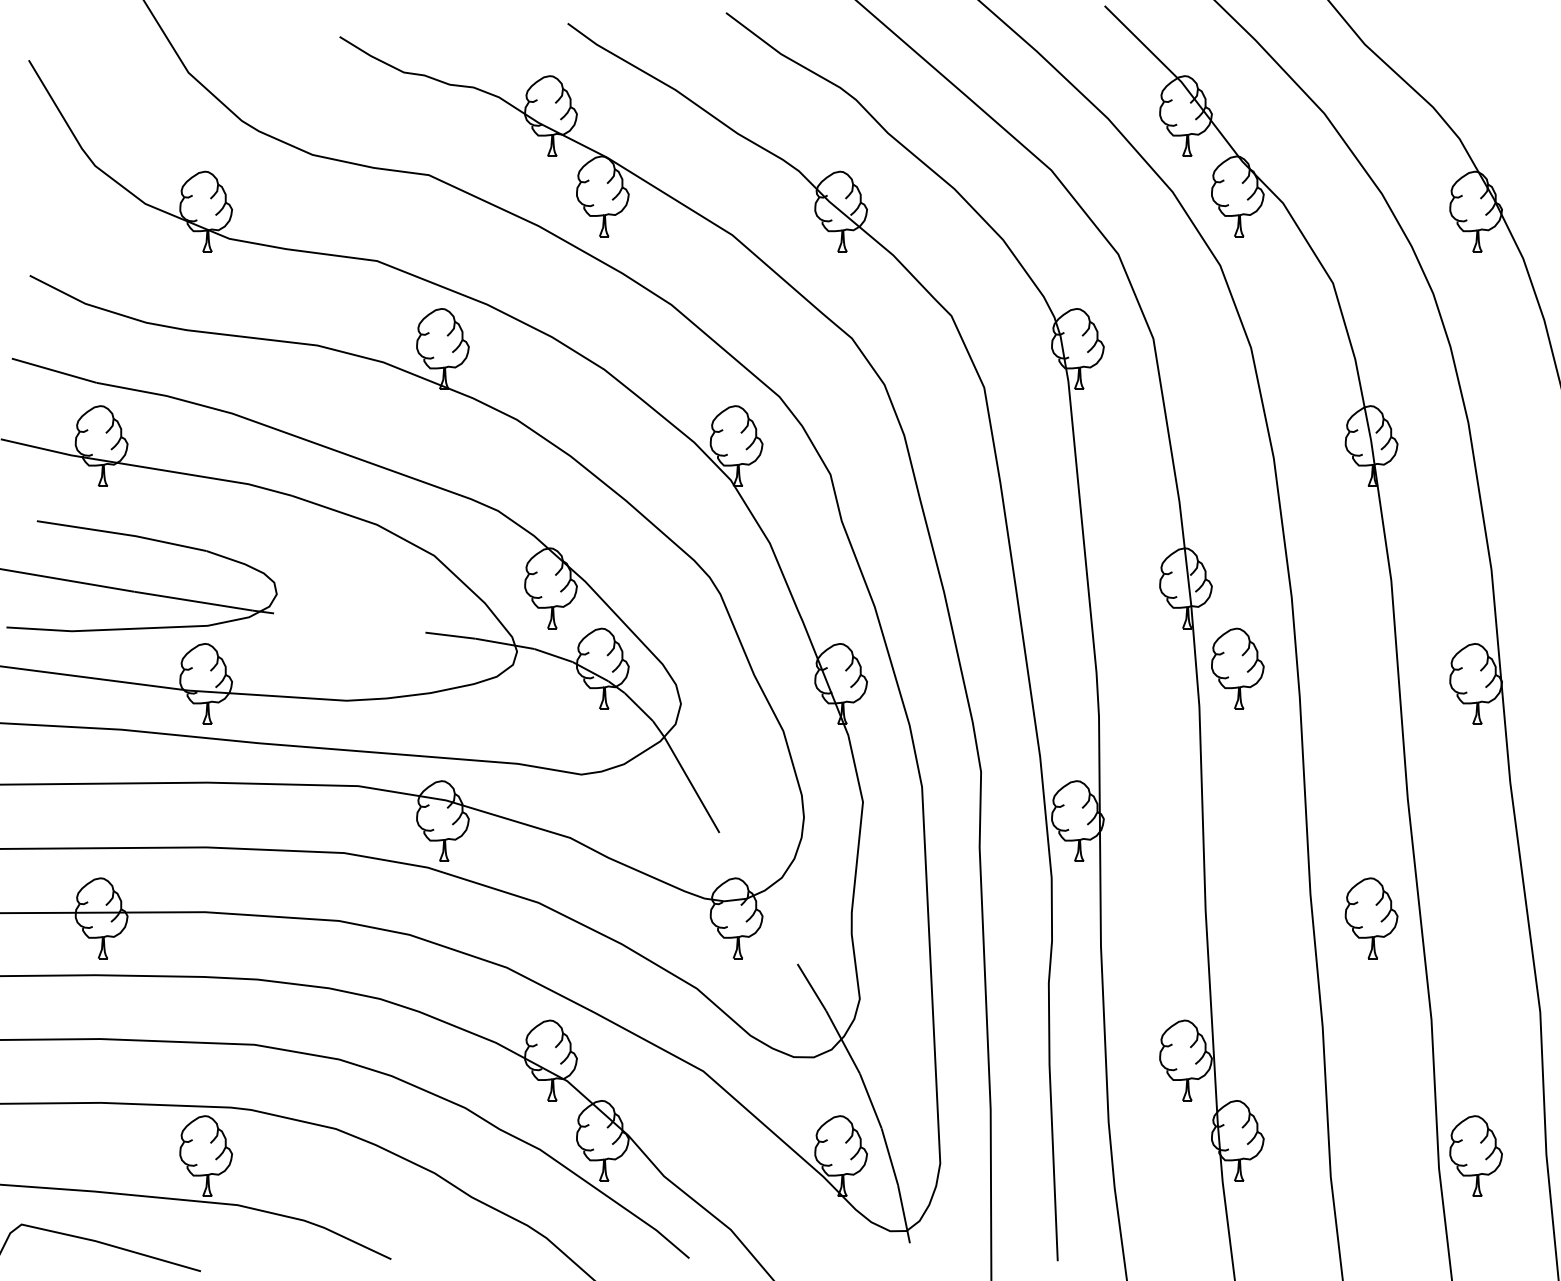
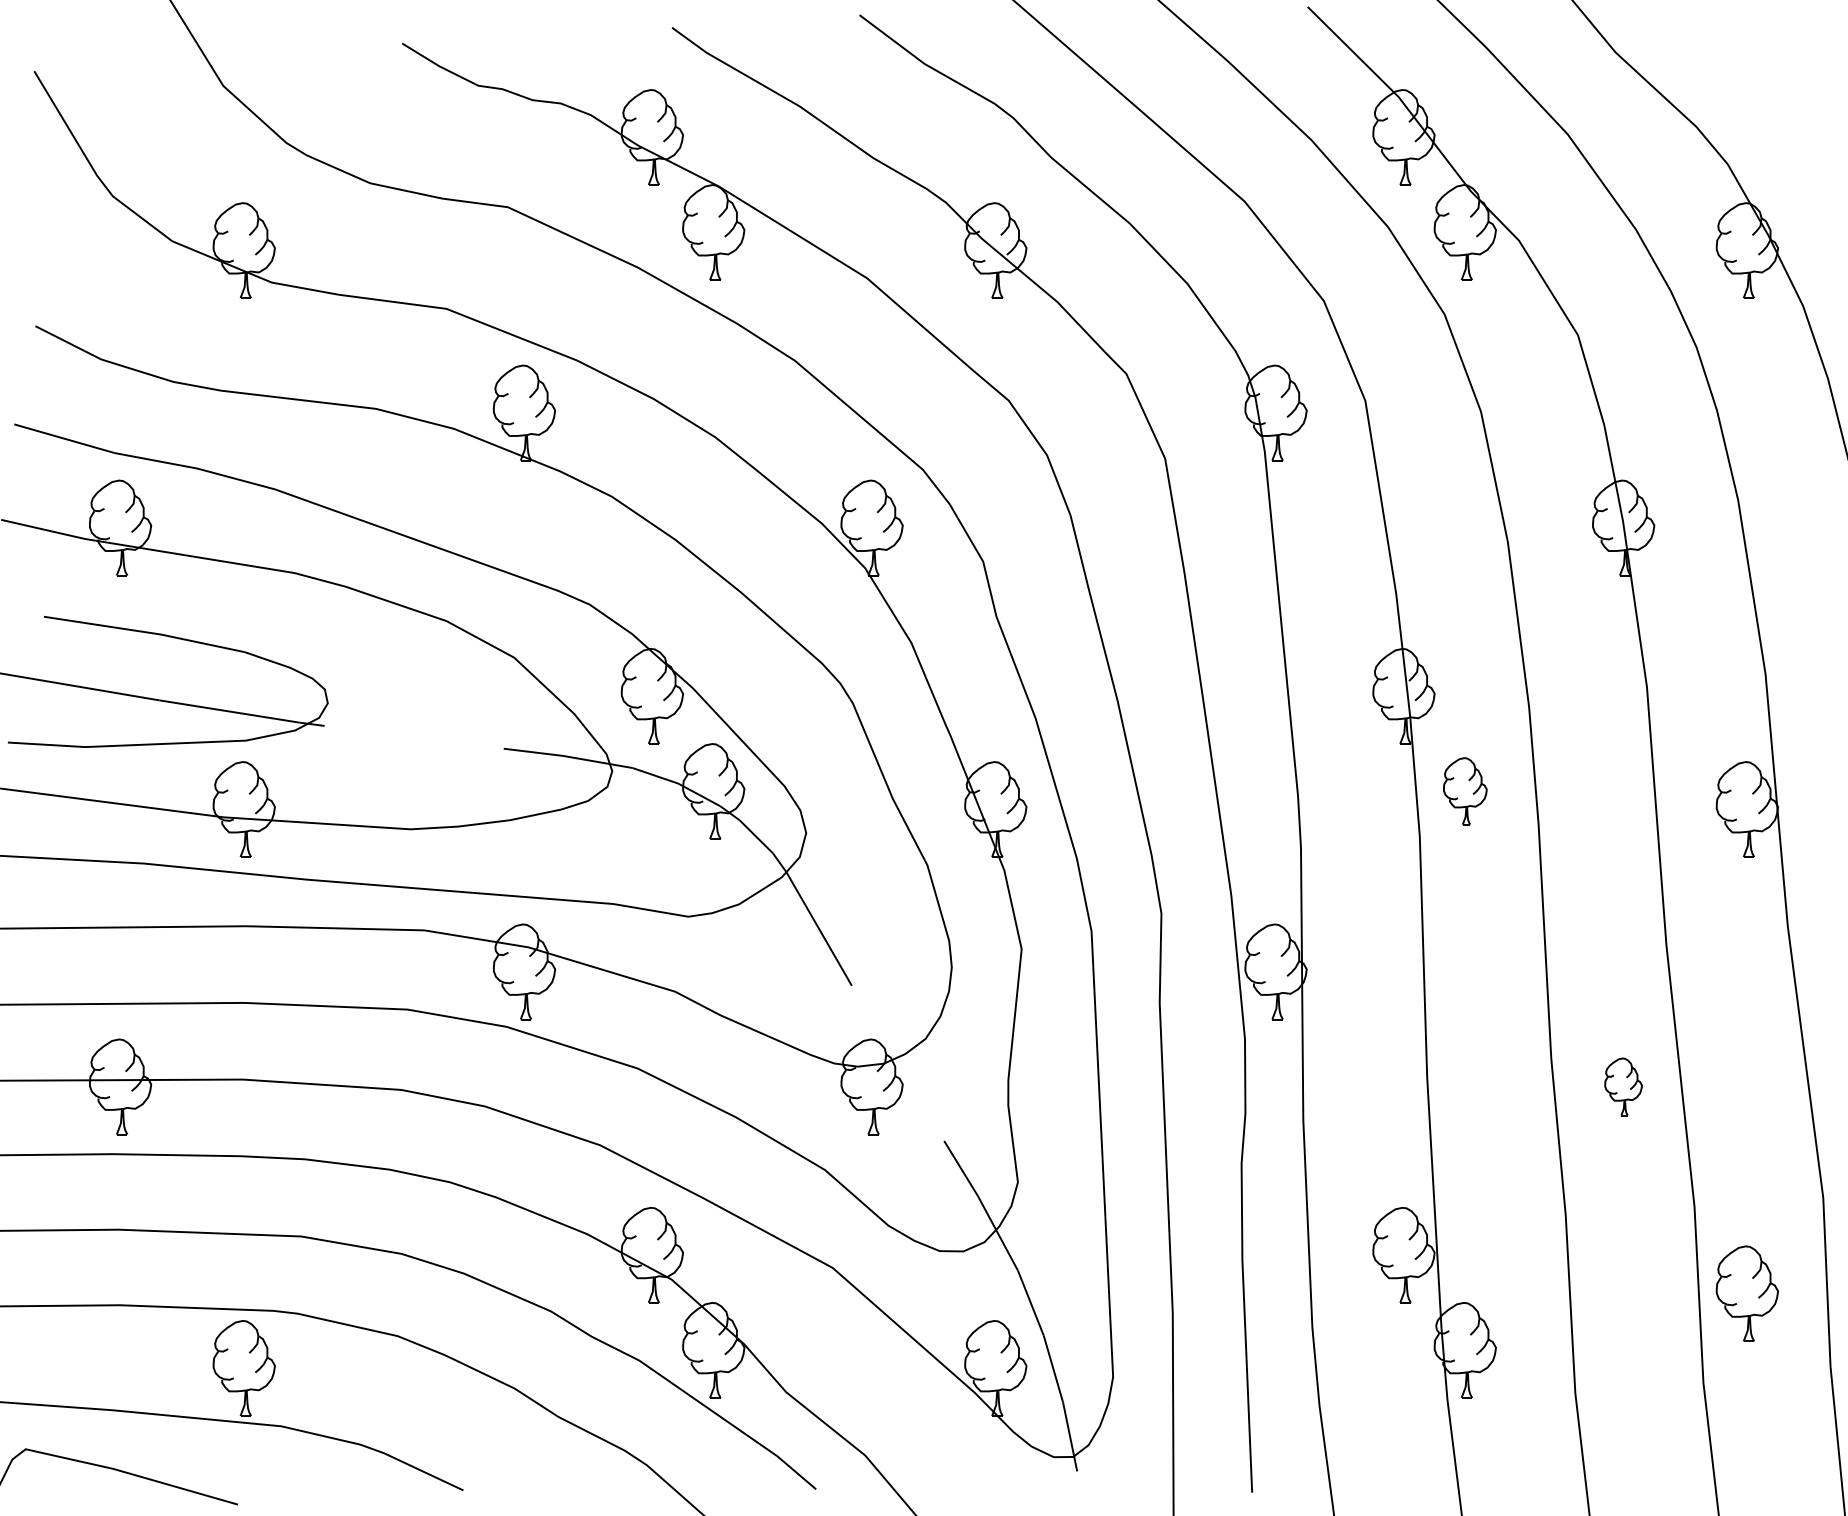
part: (1237, 668) -> (1464, 791), size x0.7
part: (1371, 918) -> (1623, 1087), size x0.6
part: (1475, 1155) -> (1746, 1292), moved

